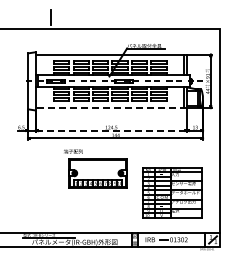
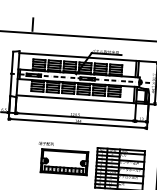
line: (111, 108) -> (76, 99), dashed -> solid
line: (111, 130) -> (75, 117), dashed -> solid
part: (95, 168) -> (62, 158), moved

